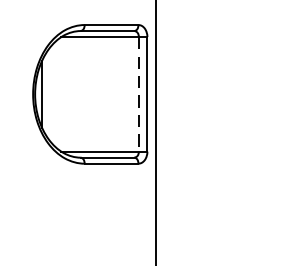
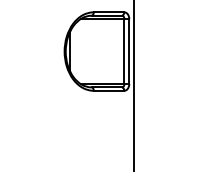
line: (138, 96) -> (124, 52), dashed -> solid

